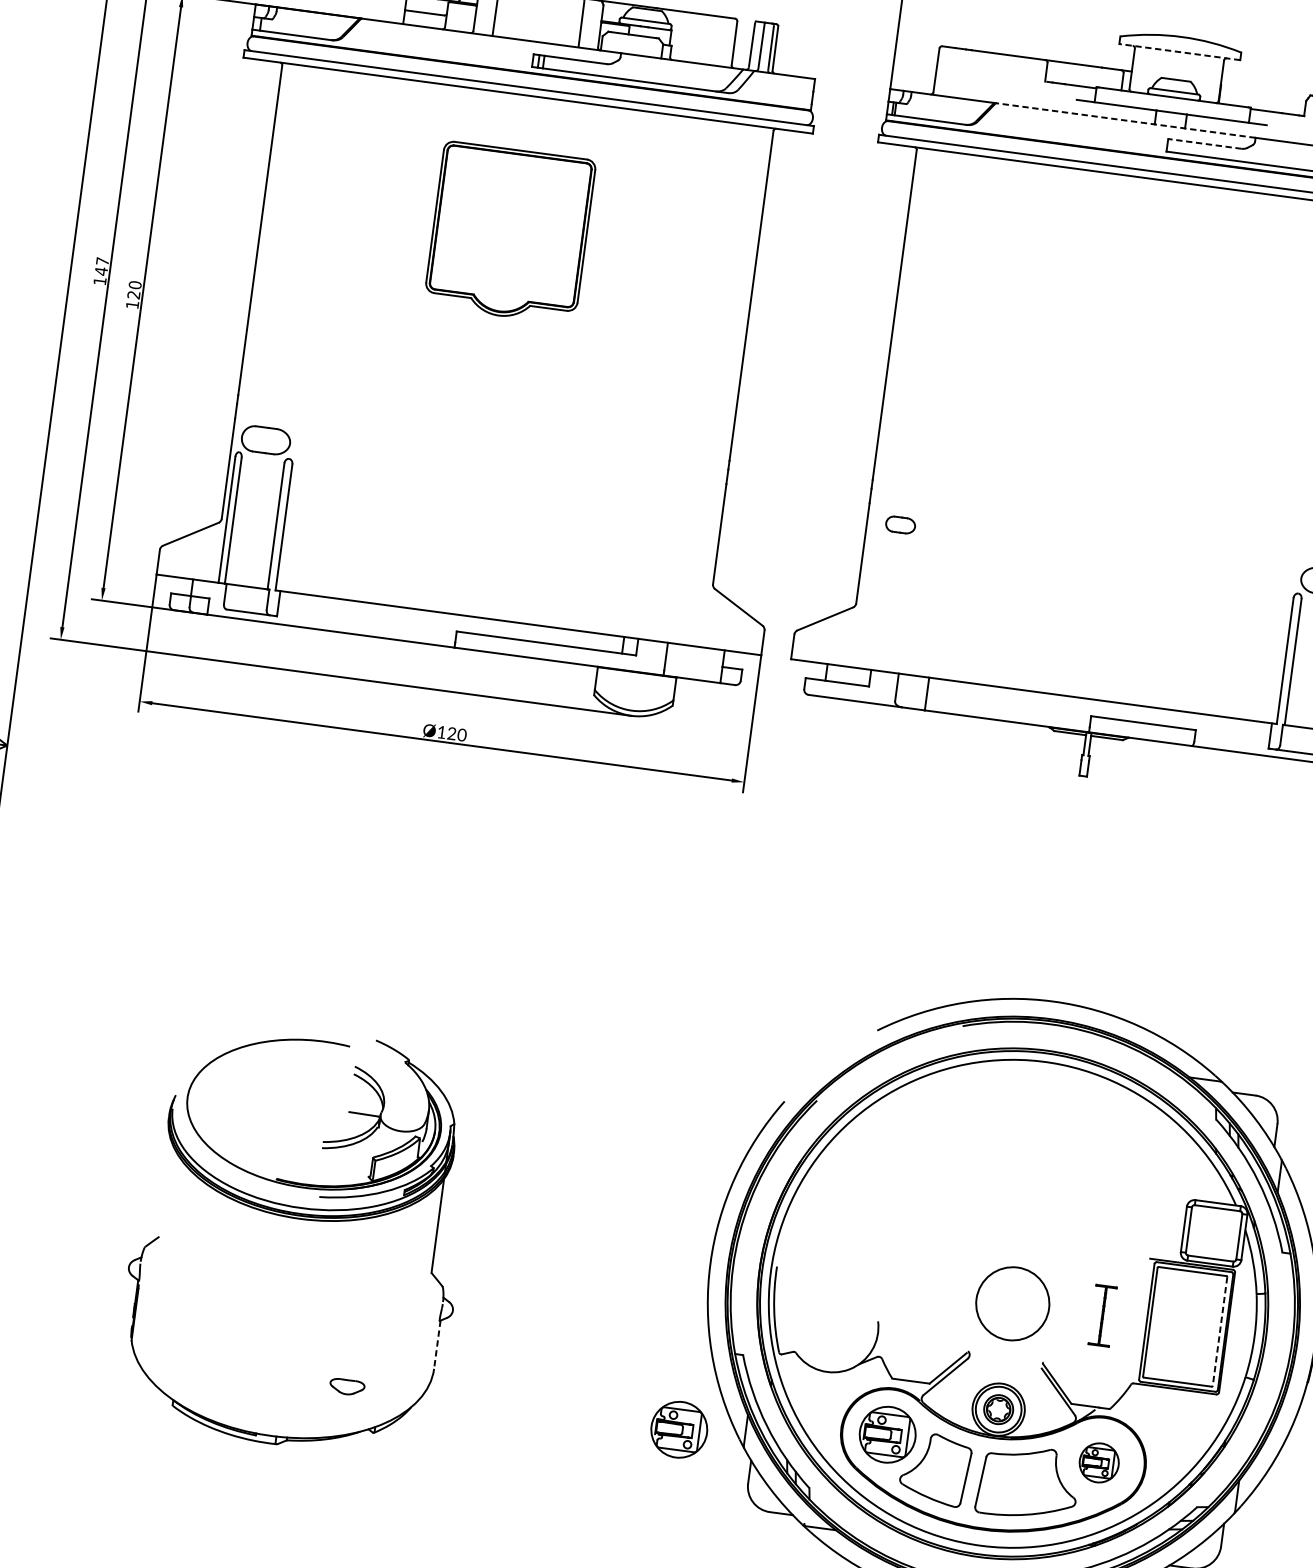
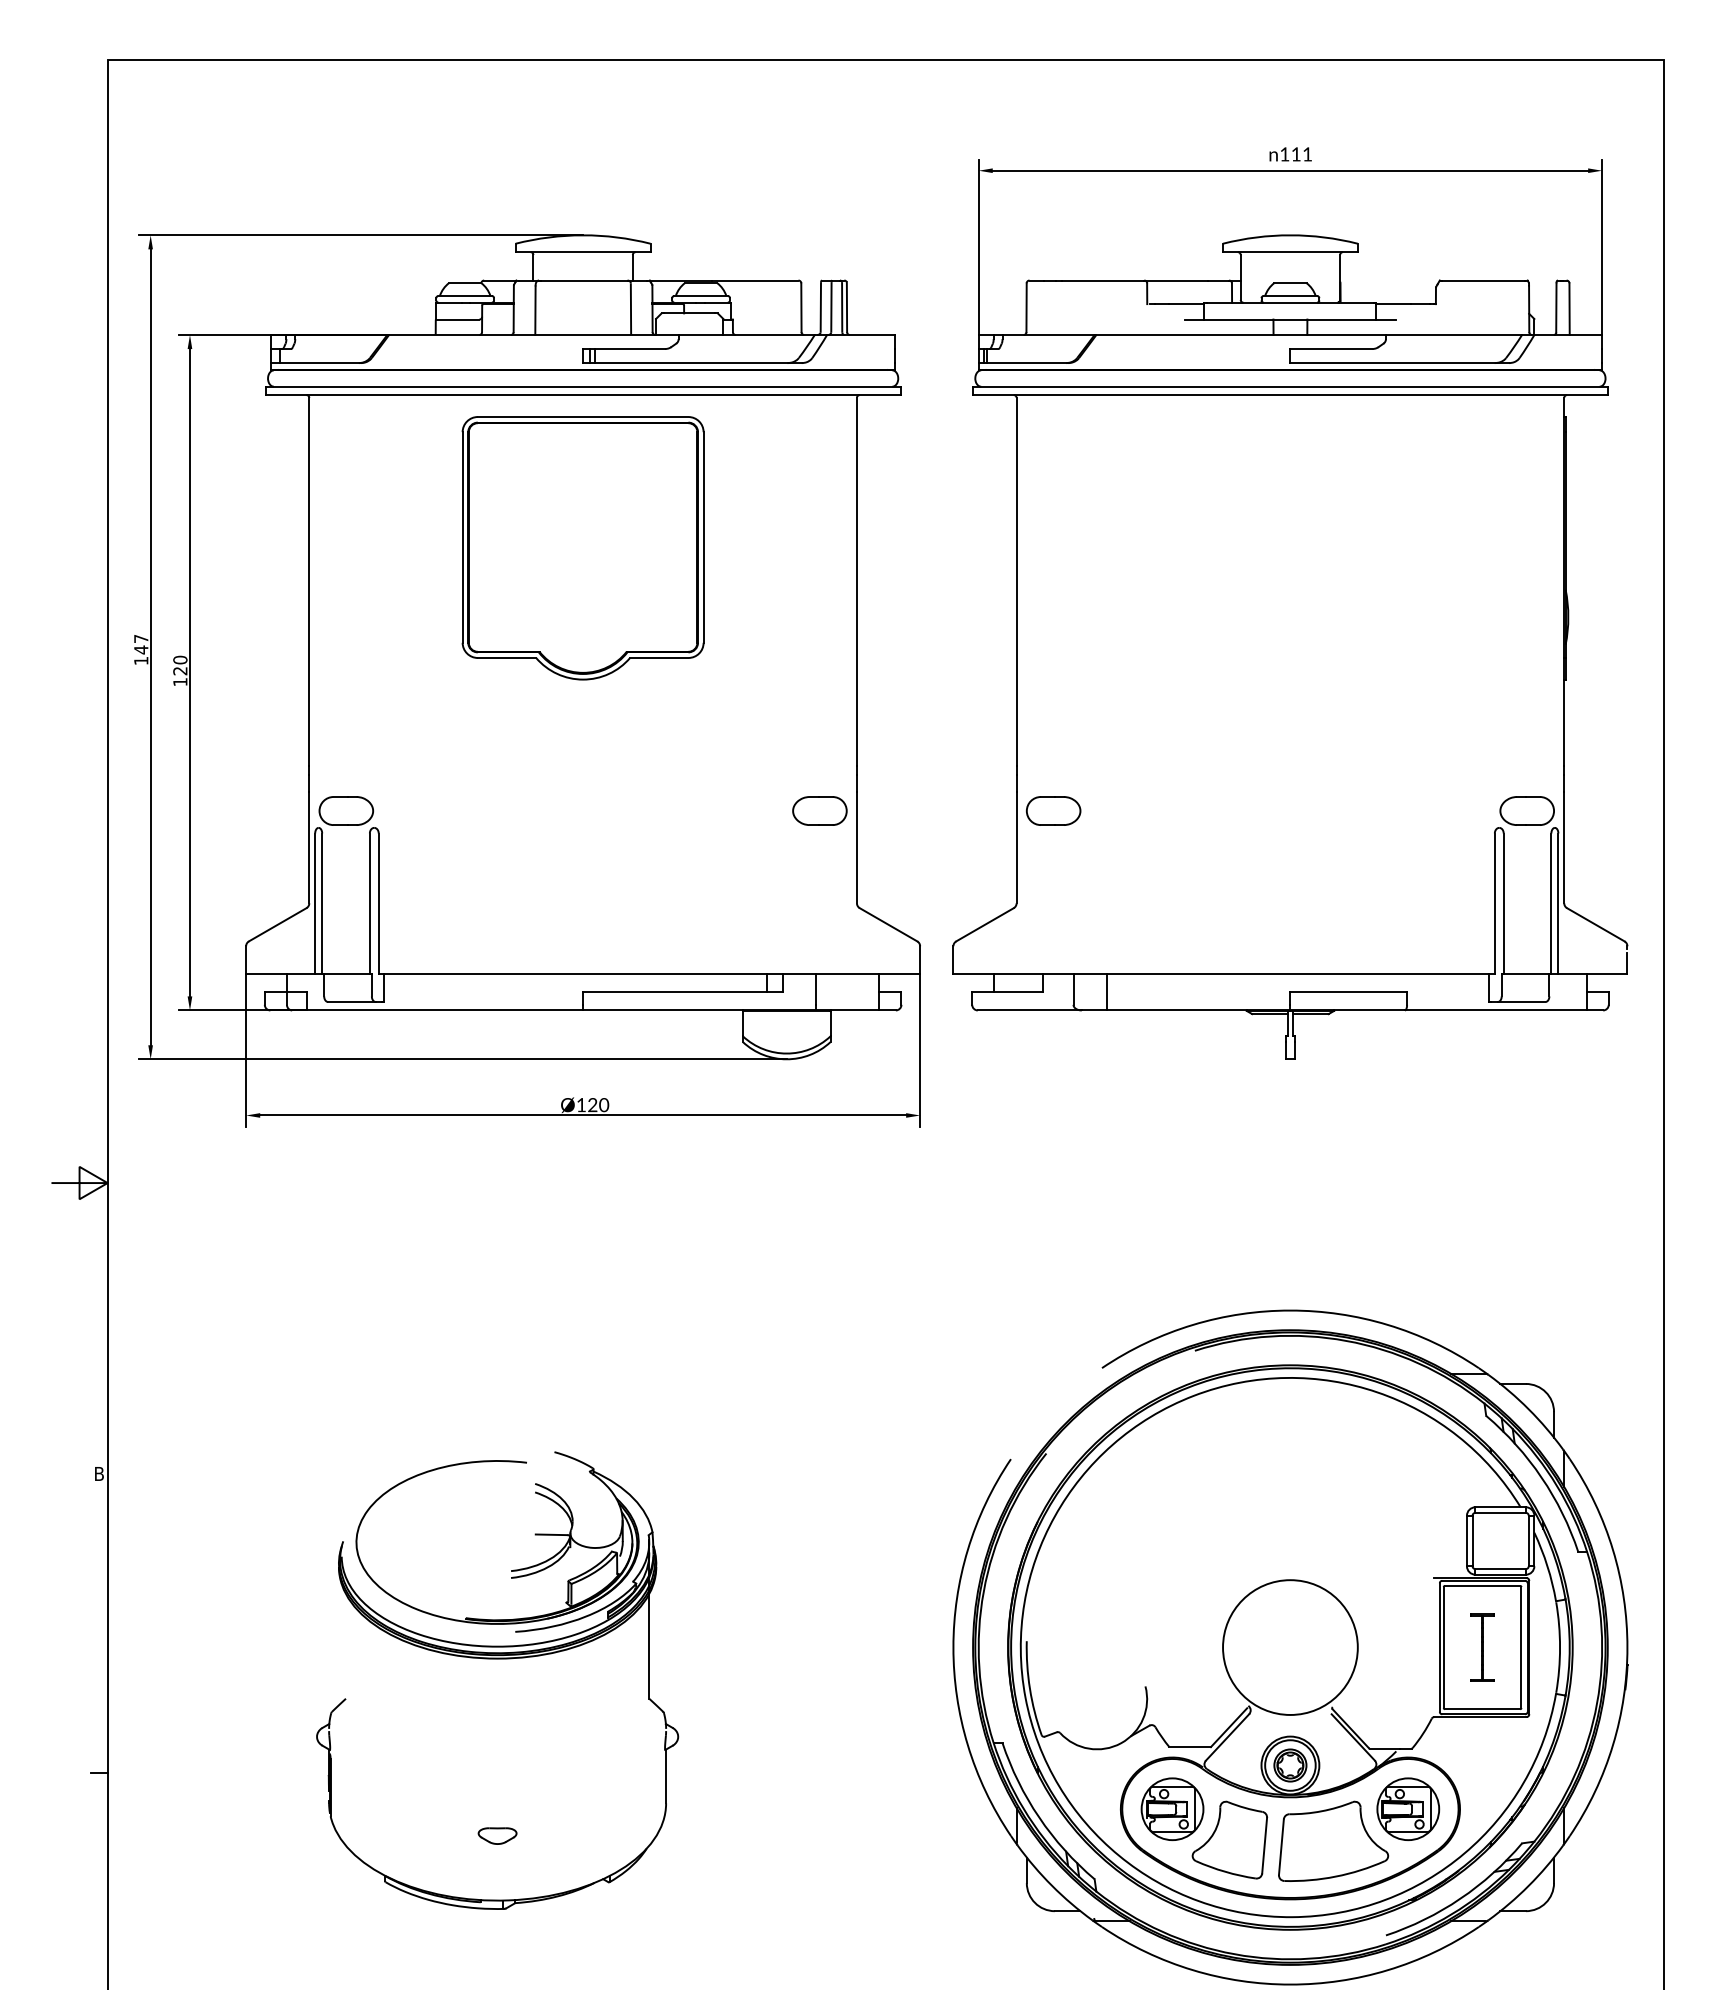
line: (1178, 52) -> (1289, 252), dashed -> solid
line: (1125, 120) -> (1241, 335), dashed -> solid
line: (1205, 144) -> (1331, 349), dashed -> solid
part: (509, 233) -> (582, 548), size x1.43
part: (690, 496) -> (819, 810), added
part: (900, 524) -> (1053, 810), size x1.67
circle: (1012, 1303) -> (1290, 1647), size x1.67
part: (1102, 1315) -> (1482, 1647), moved
line: (1220, 1331) -> (1521, 1647), dashed -> solid
line: (437, 1344) -> (666, 1776), dashed -> solid
part: (347, 1386) -> (497, 1835), moved
part: (679, 1429) -> (943, 1833), removed
part: (1099, 1462) -> (1408, 1808), size x1.43

